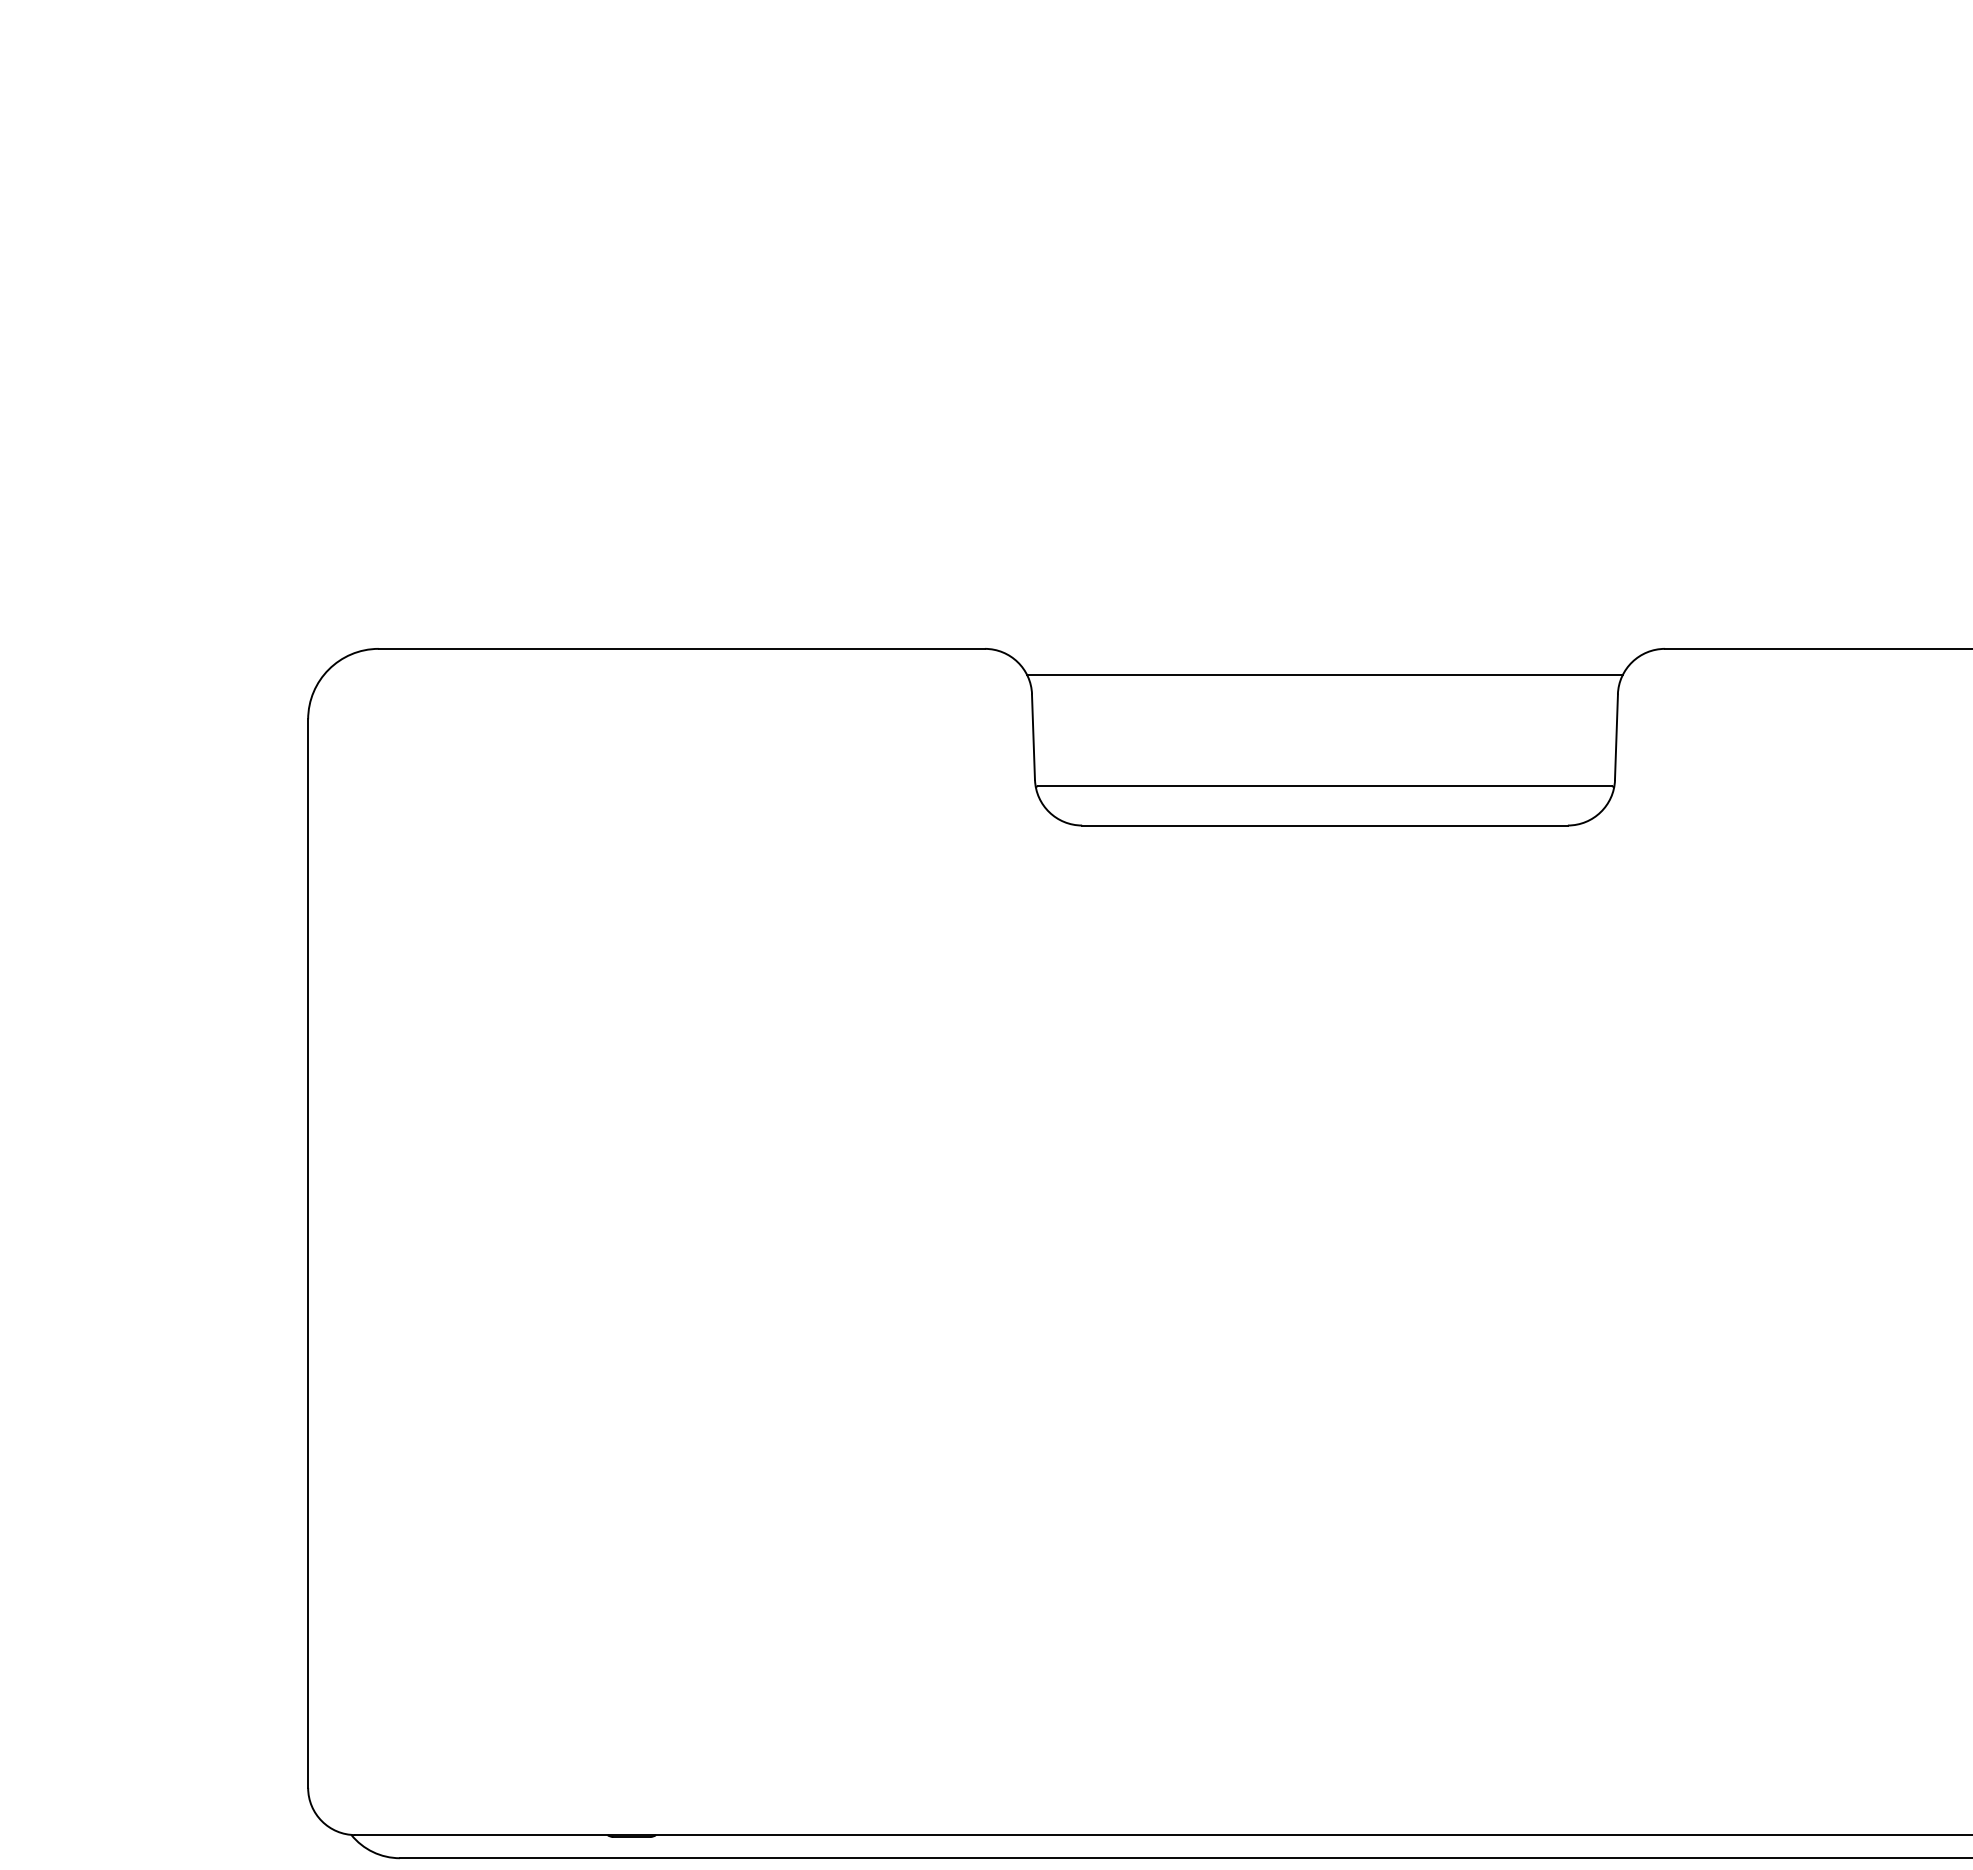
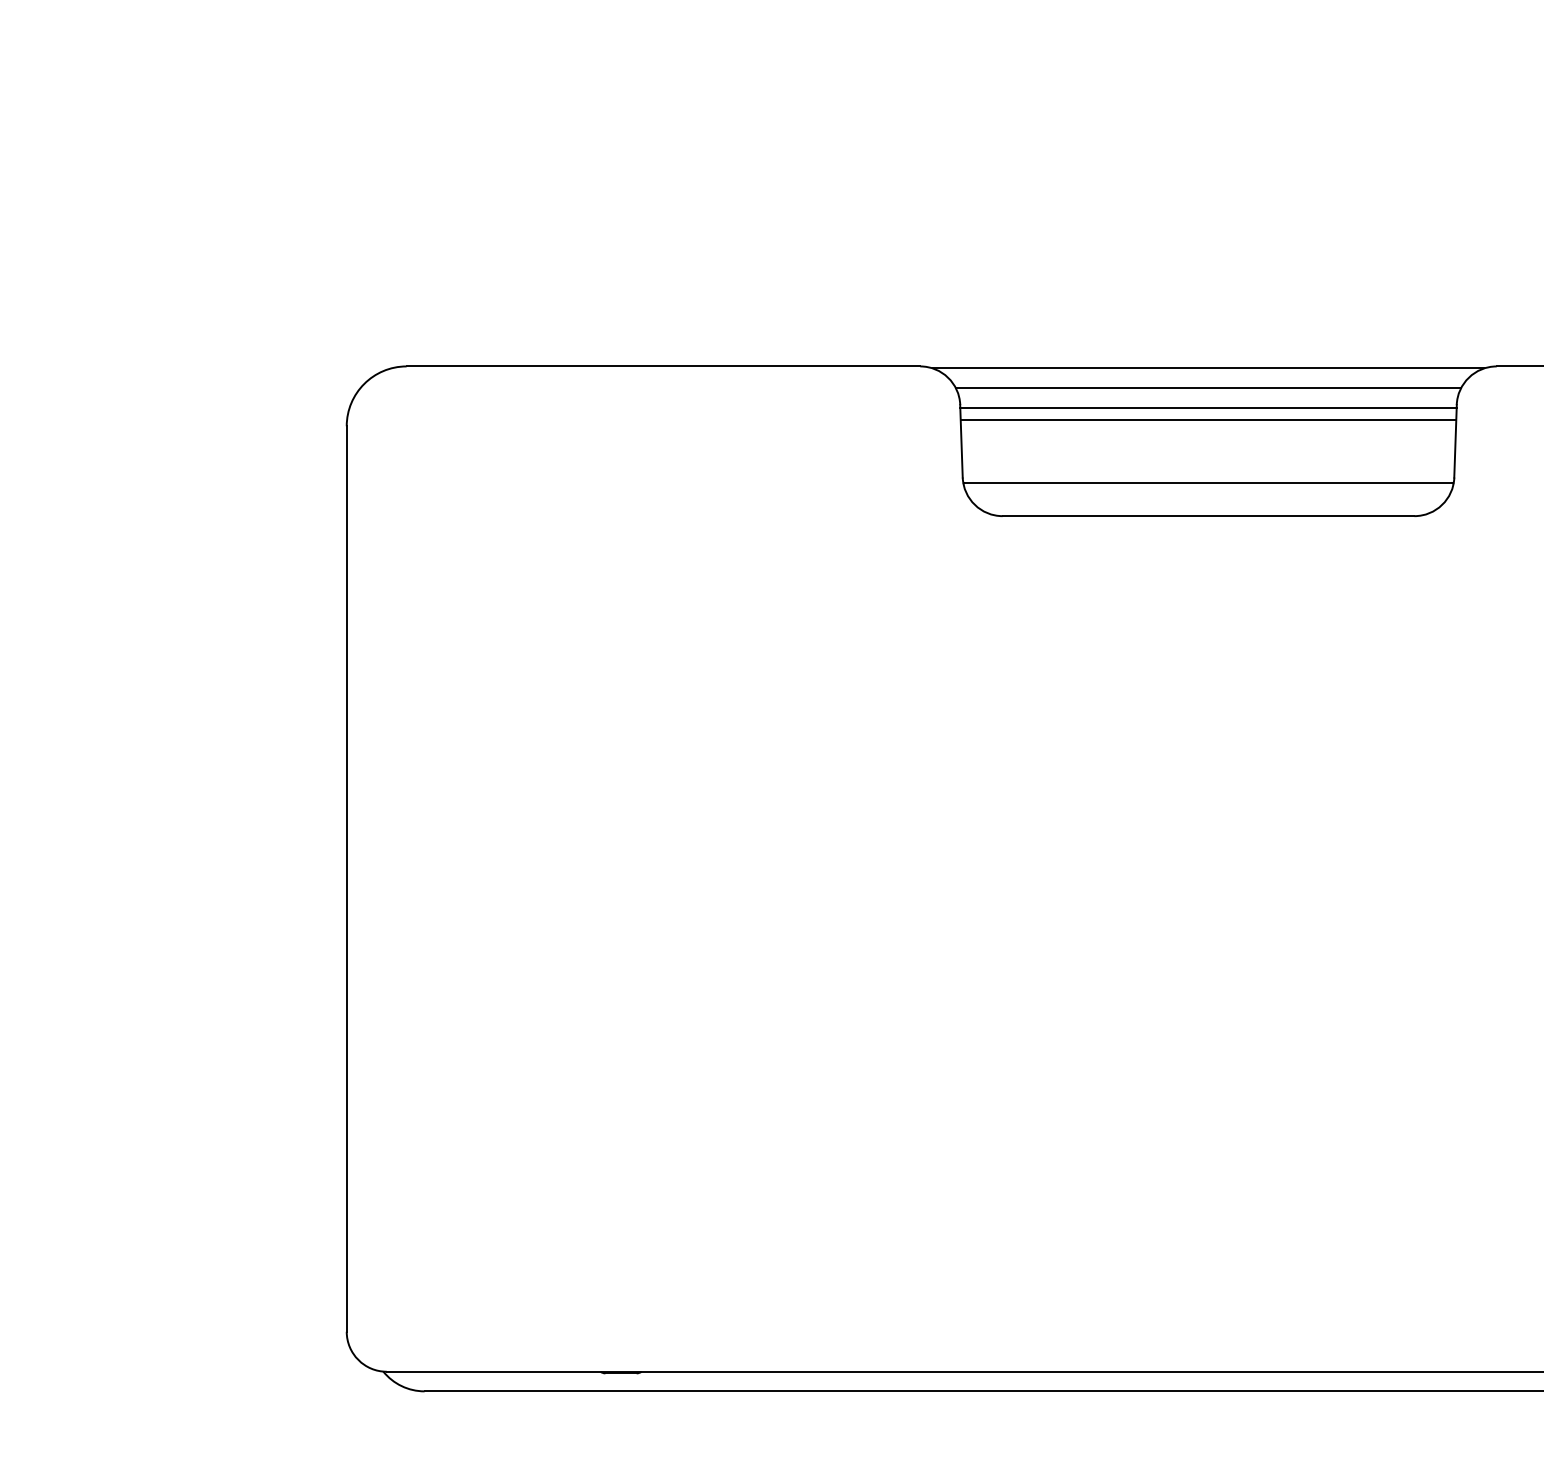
line: (1324, 651) -> (1208, 368), added
line: (1324, 698) -> (1208, 408), added
line: (1324, 712) -> (1208, 420), added

